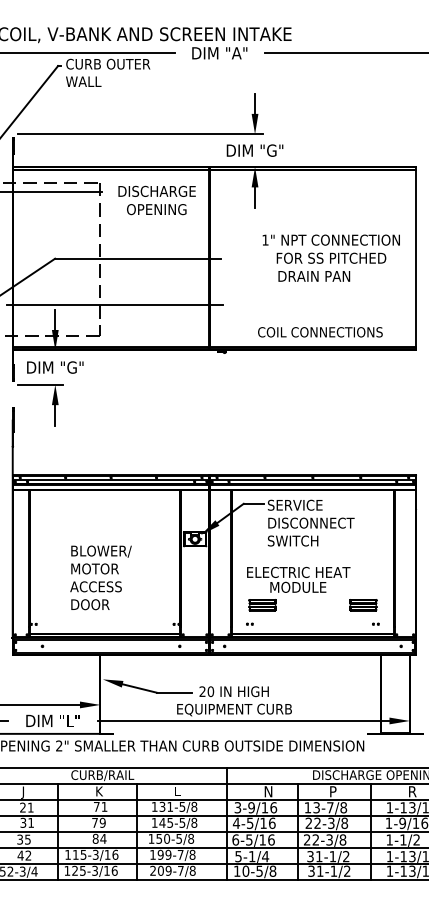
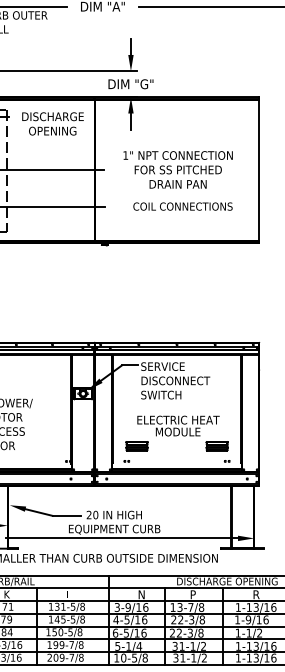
text: (330, 248) -> (177, 162), moved
text: (320, 332) -> (183, 206), moved
text: (298, 579) -> (178, 425), moved

